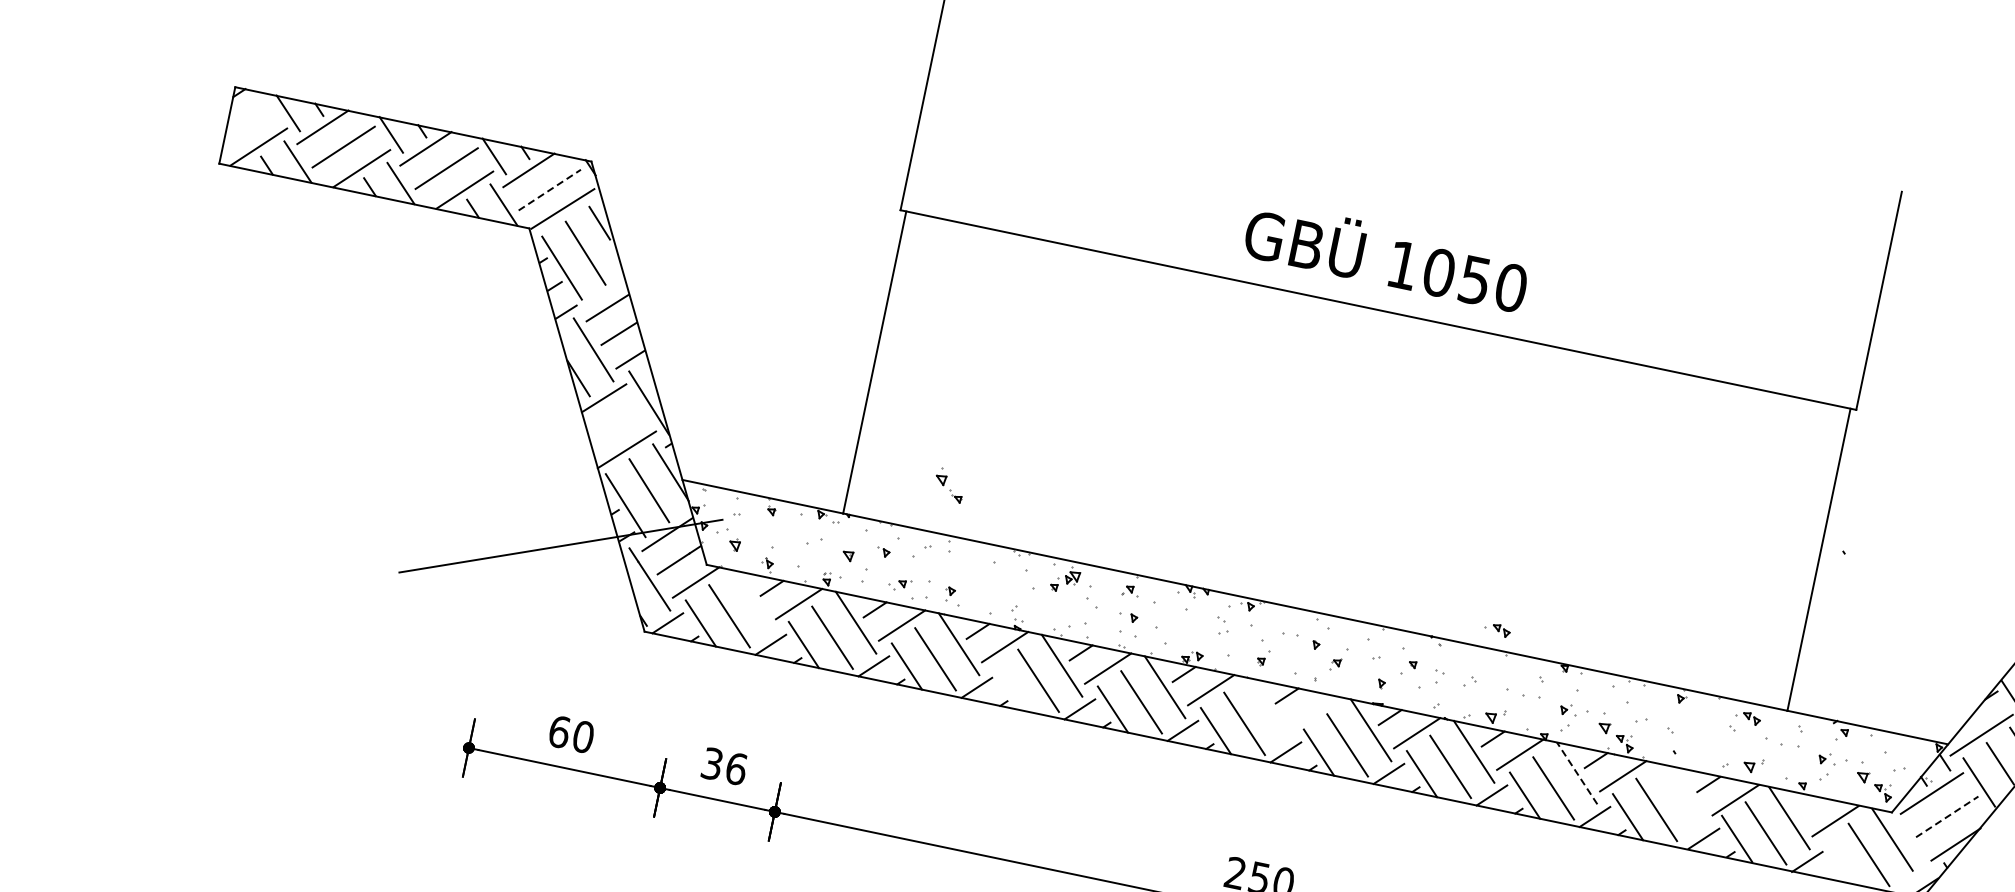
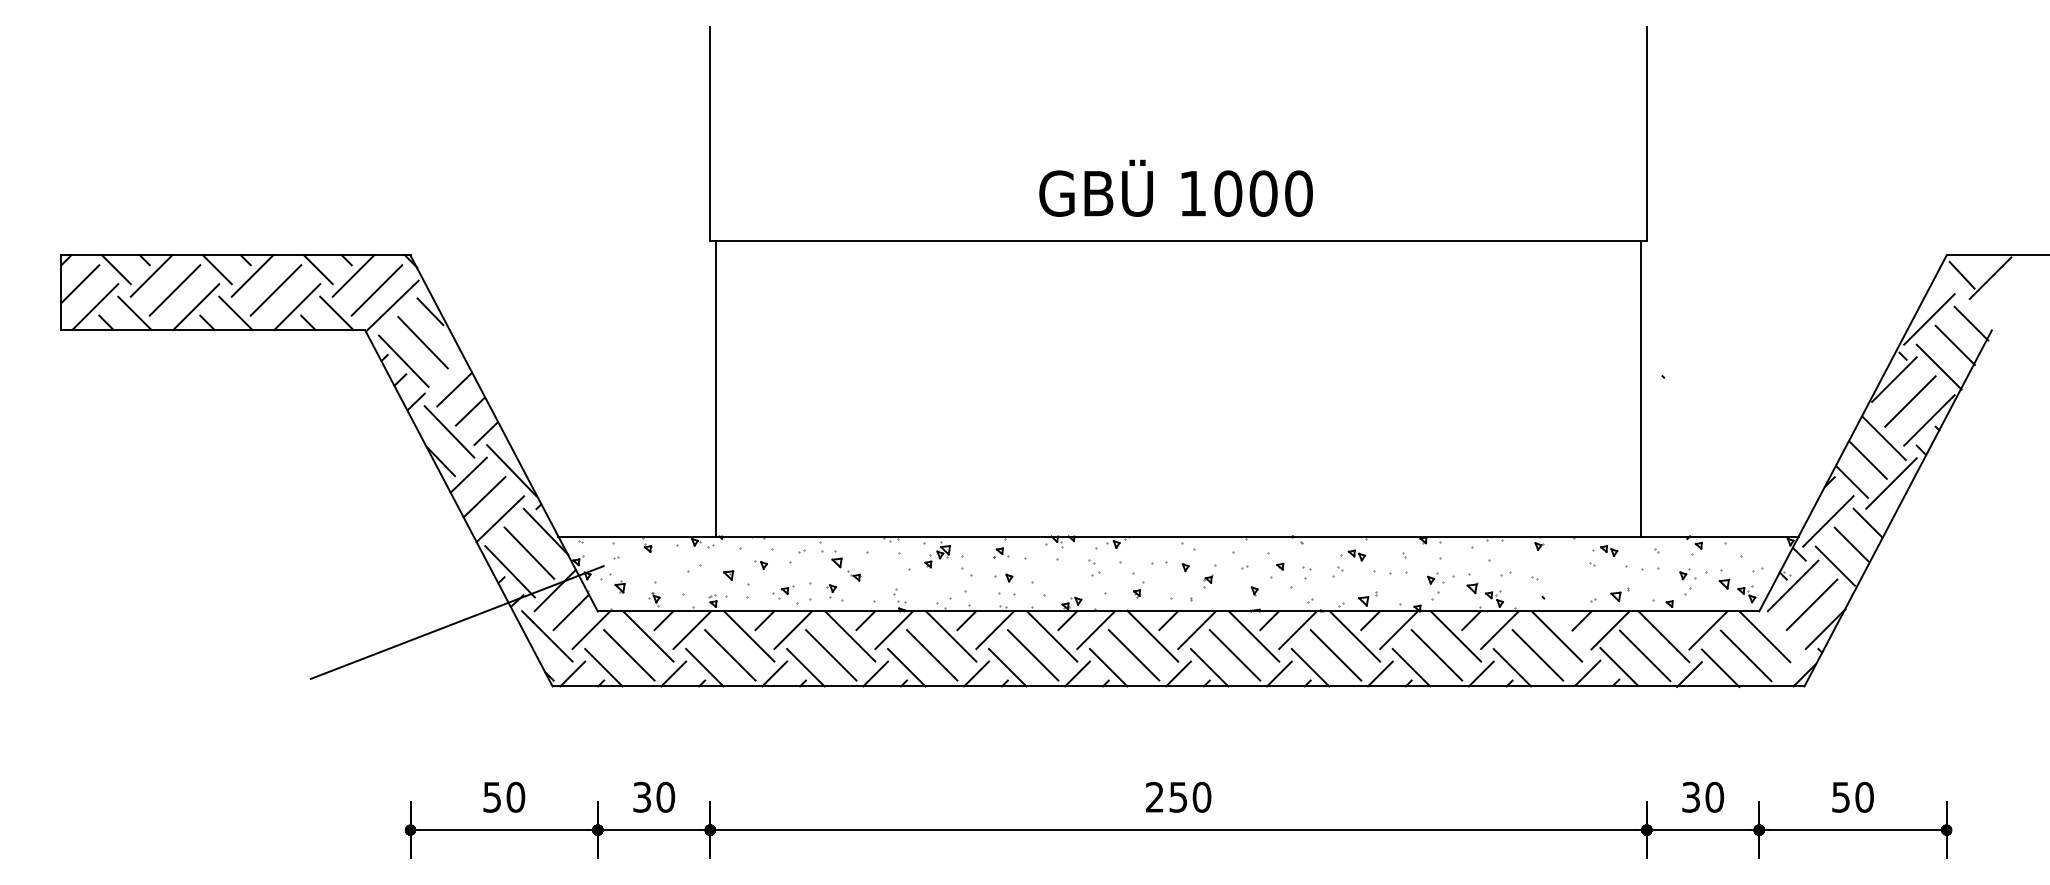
line: (248, 120) -> (80, 284), added
line: (549, 190) -> (376, 290), dashed -> solid
text: (1475, 280) -> (1263, 193), 1050 -> 1000
line: (615, 423) -> (484, 496), added
part: (949, 484) -> (846, 565), moved
line: (753, 601) -> (648, 636), added
part: (1497, 630) -> (1353, 555), moved
line: (1009, 687) -> (906, 667), added
line: (1268, 708) -> (1153, 636), added
line: (1313, 710) -> (1196, 629), added
text: (559, 731) -> (492, 796), 60 -> 50
text: (736, 768) -> (665, 796), 36 -> 30
line: (1576, 773) -> (1455, 636), dashed -> solid
line: (1679, 794) -> (1556, 636), added
line: (1947, 816) -> (1812, 604), dashed -> solid
line: (1840, 861) -> (1720, 667), added

